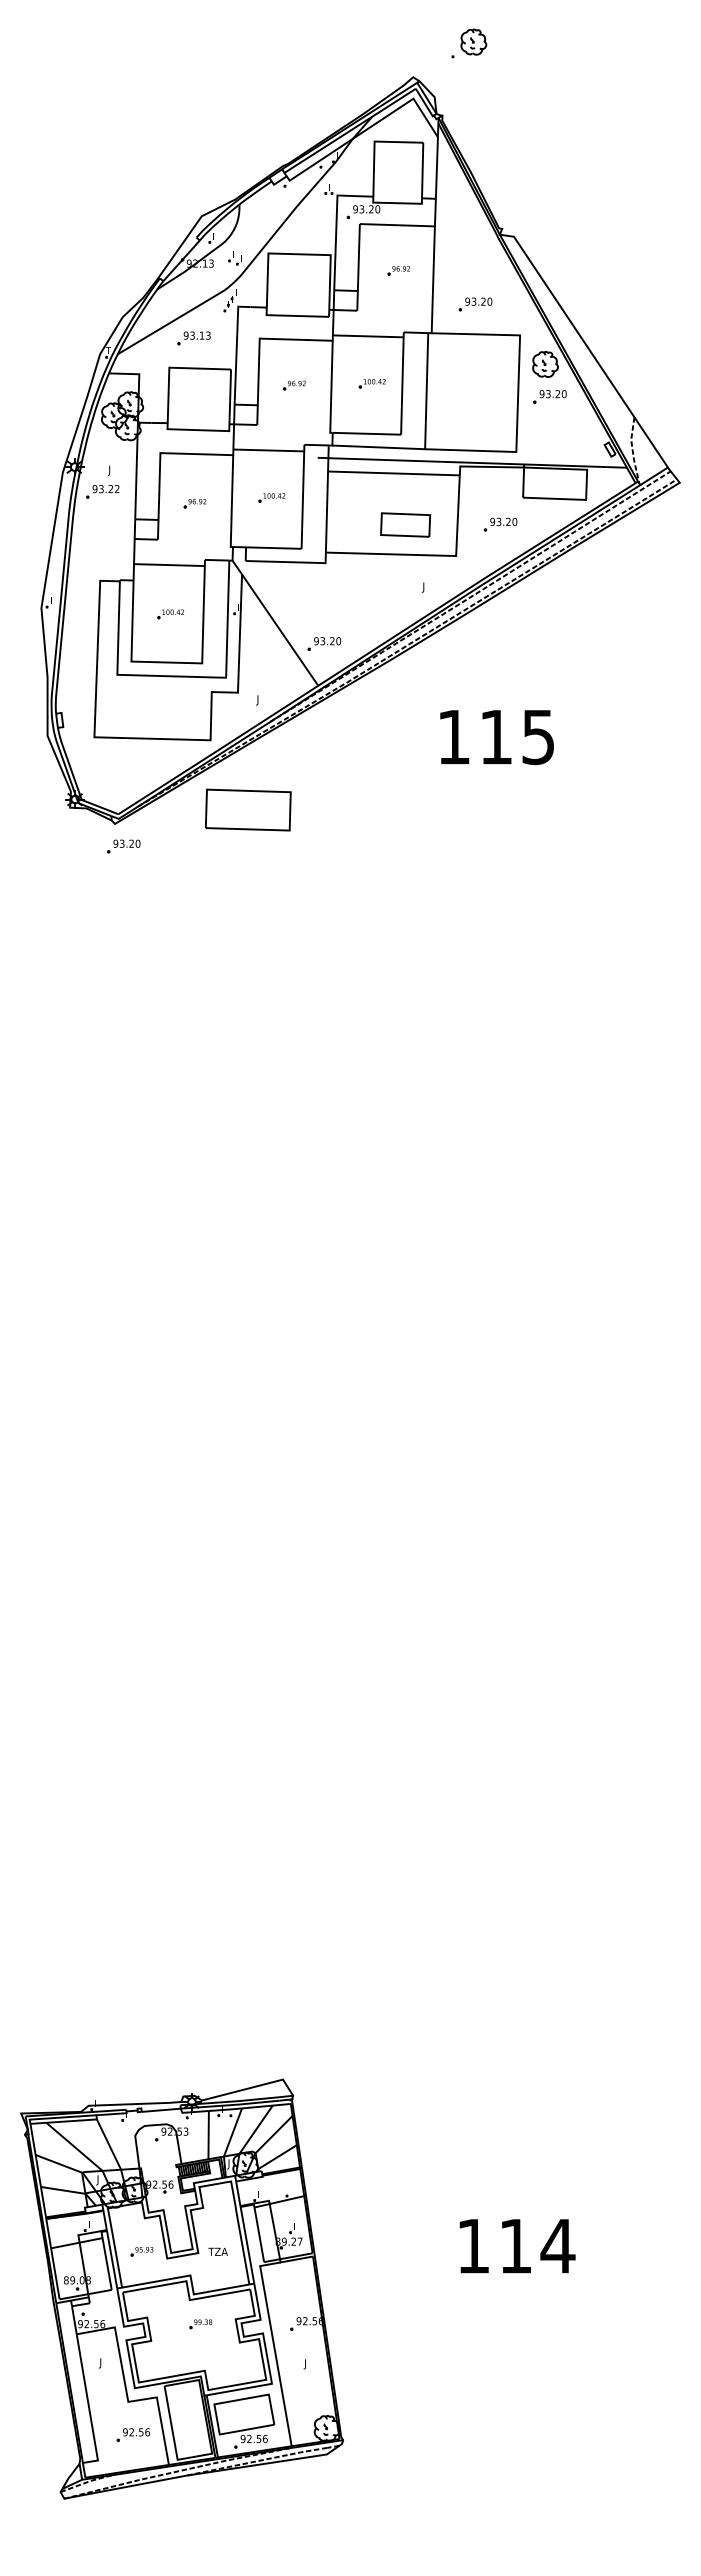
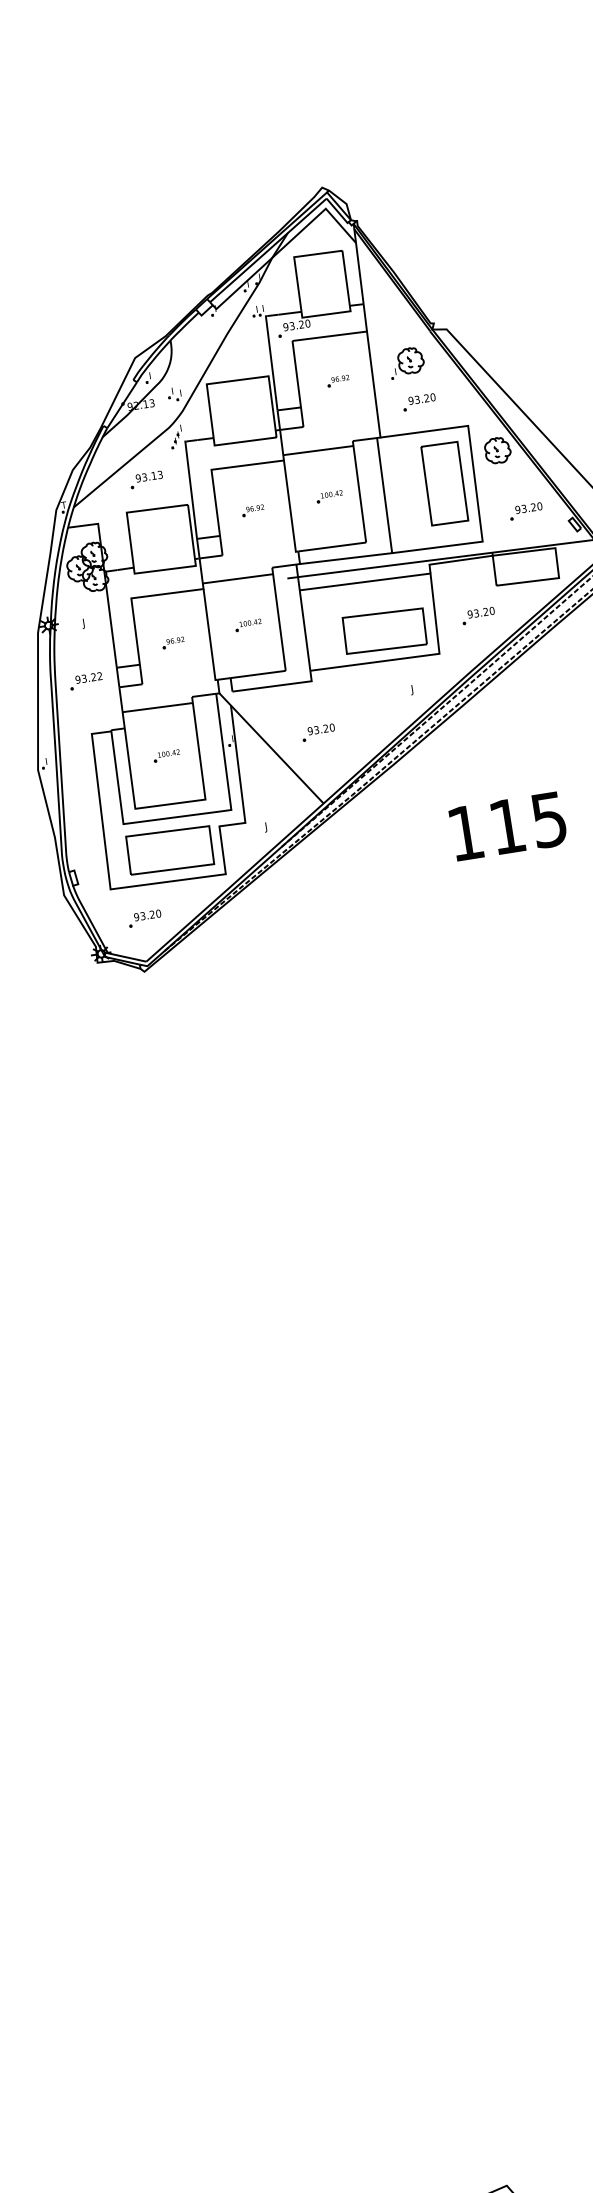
part: (469, 43) -> (406, 362), moved
part: (487, 388) -> (444, 483), added
part: (549, 396) -> (525, 511), moved
part: (102, 491) -> (85, 680), moved
part: (405, 524) -> (384, 630), size x1.67
part: (324, 643) -> (318, 732), moved
part: (247, 809) -> (169, 849), moved
part: (123, 846) -> (144, 918), moved

